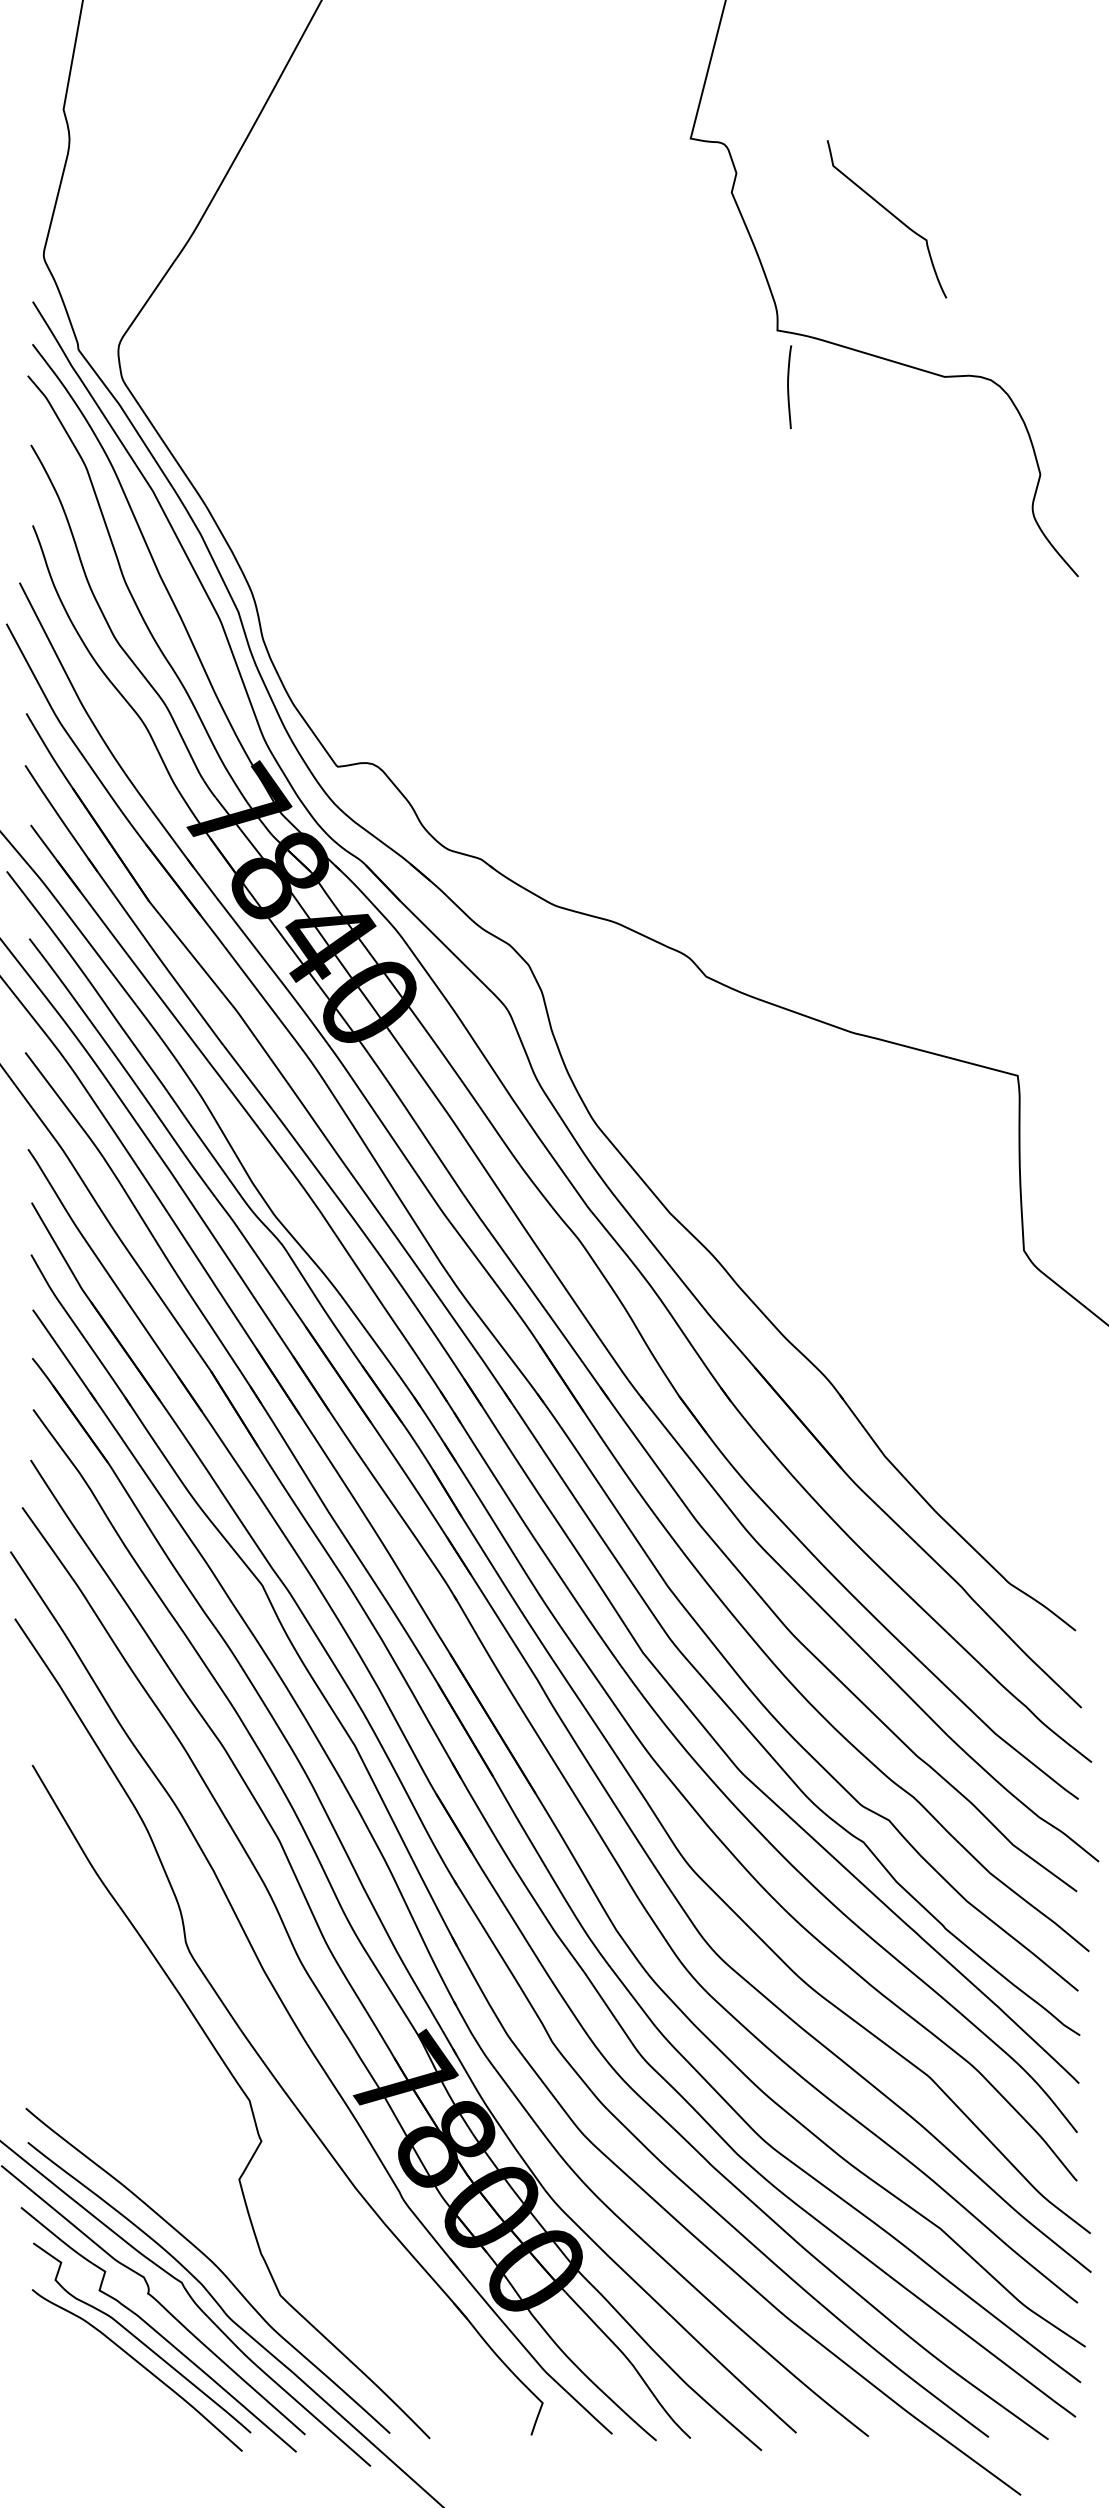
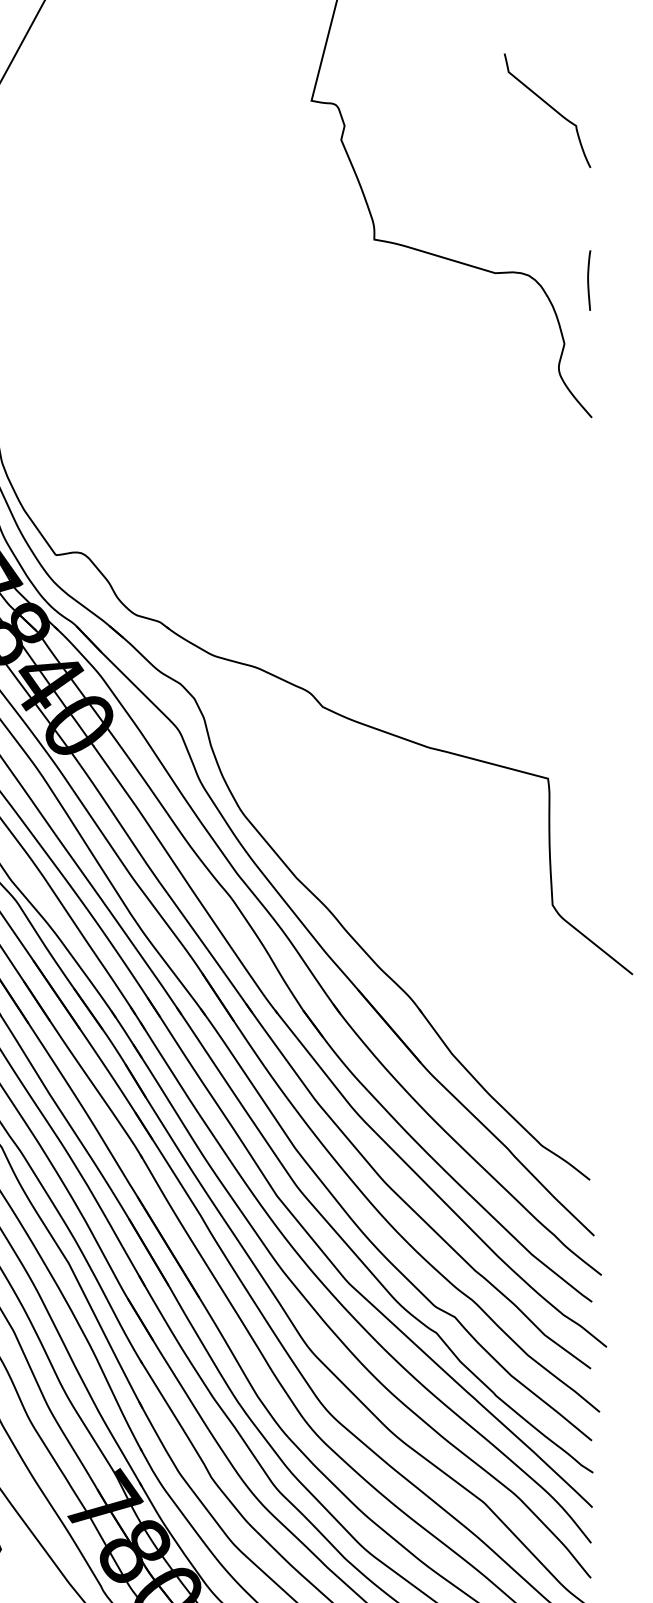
curve: (890, 214) -> (550, 107), moved
curve: (788, 386) -> (588, 280), moved

